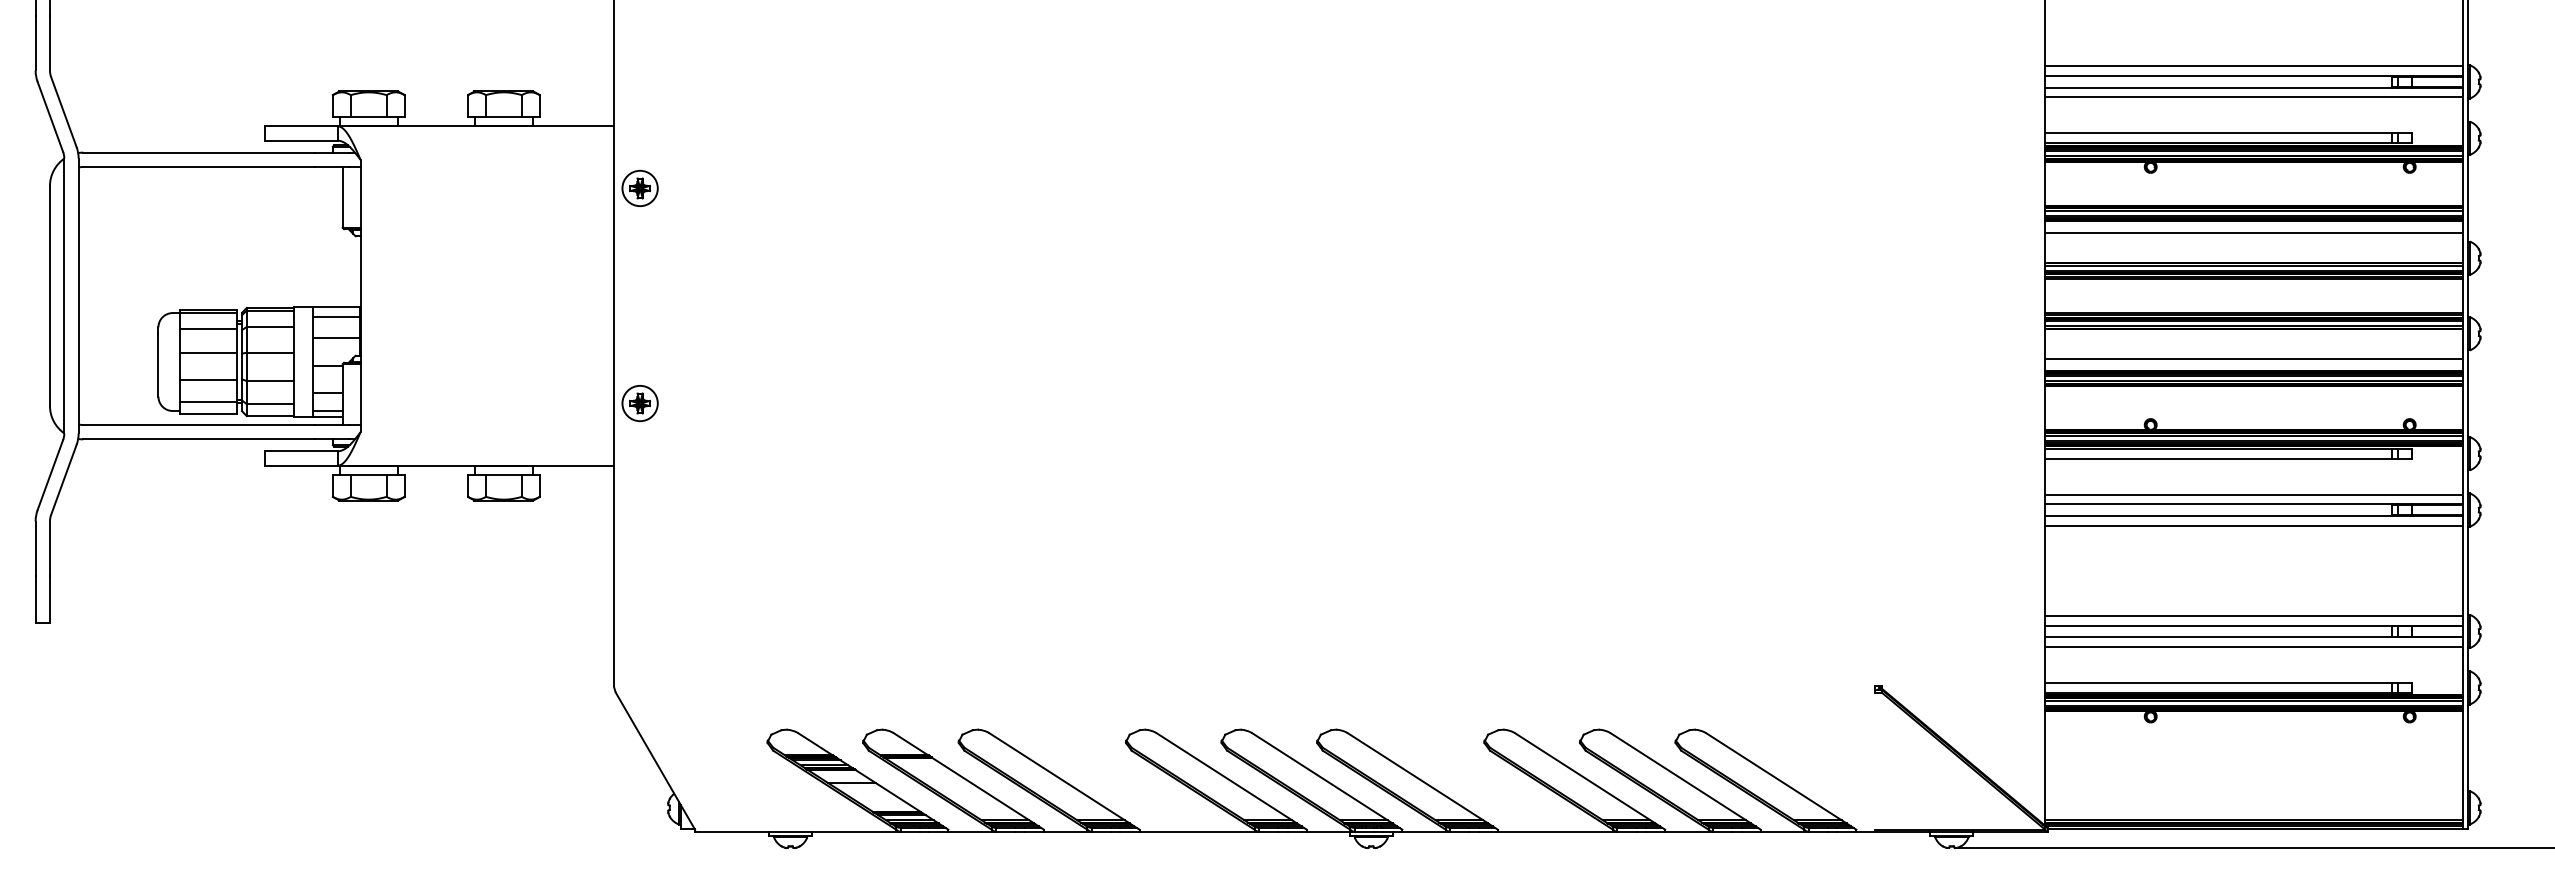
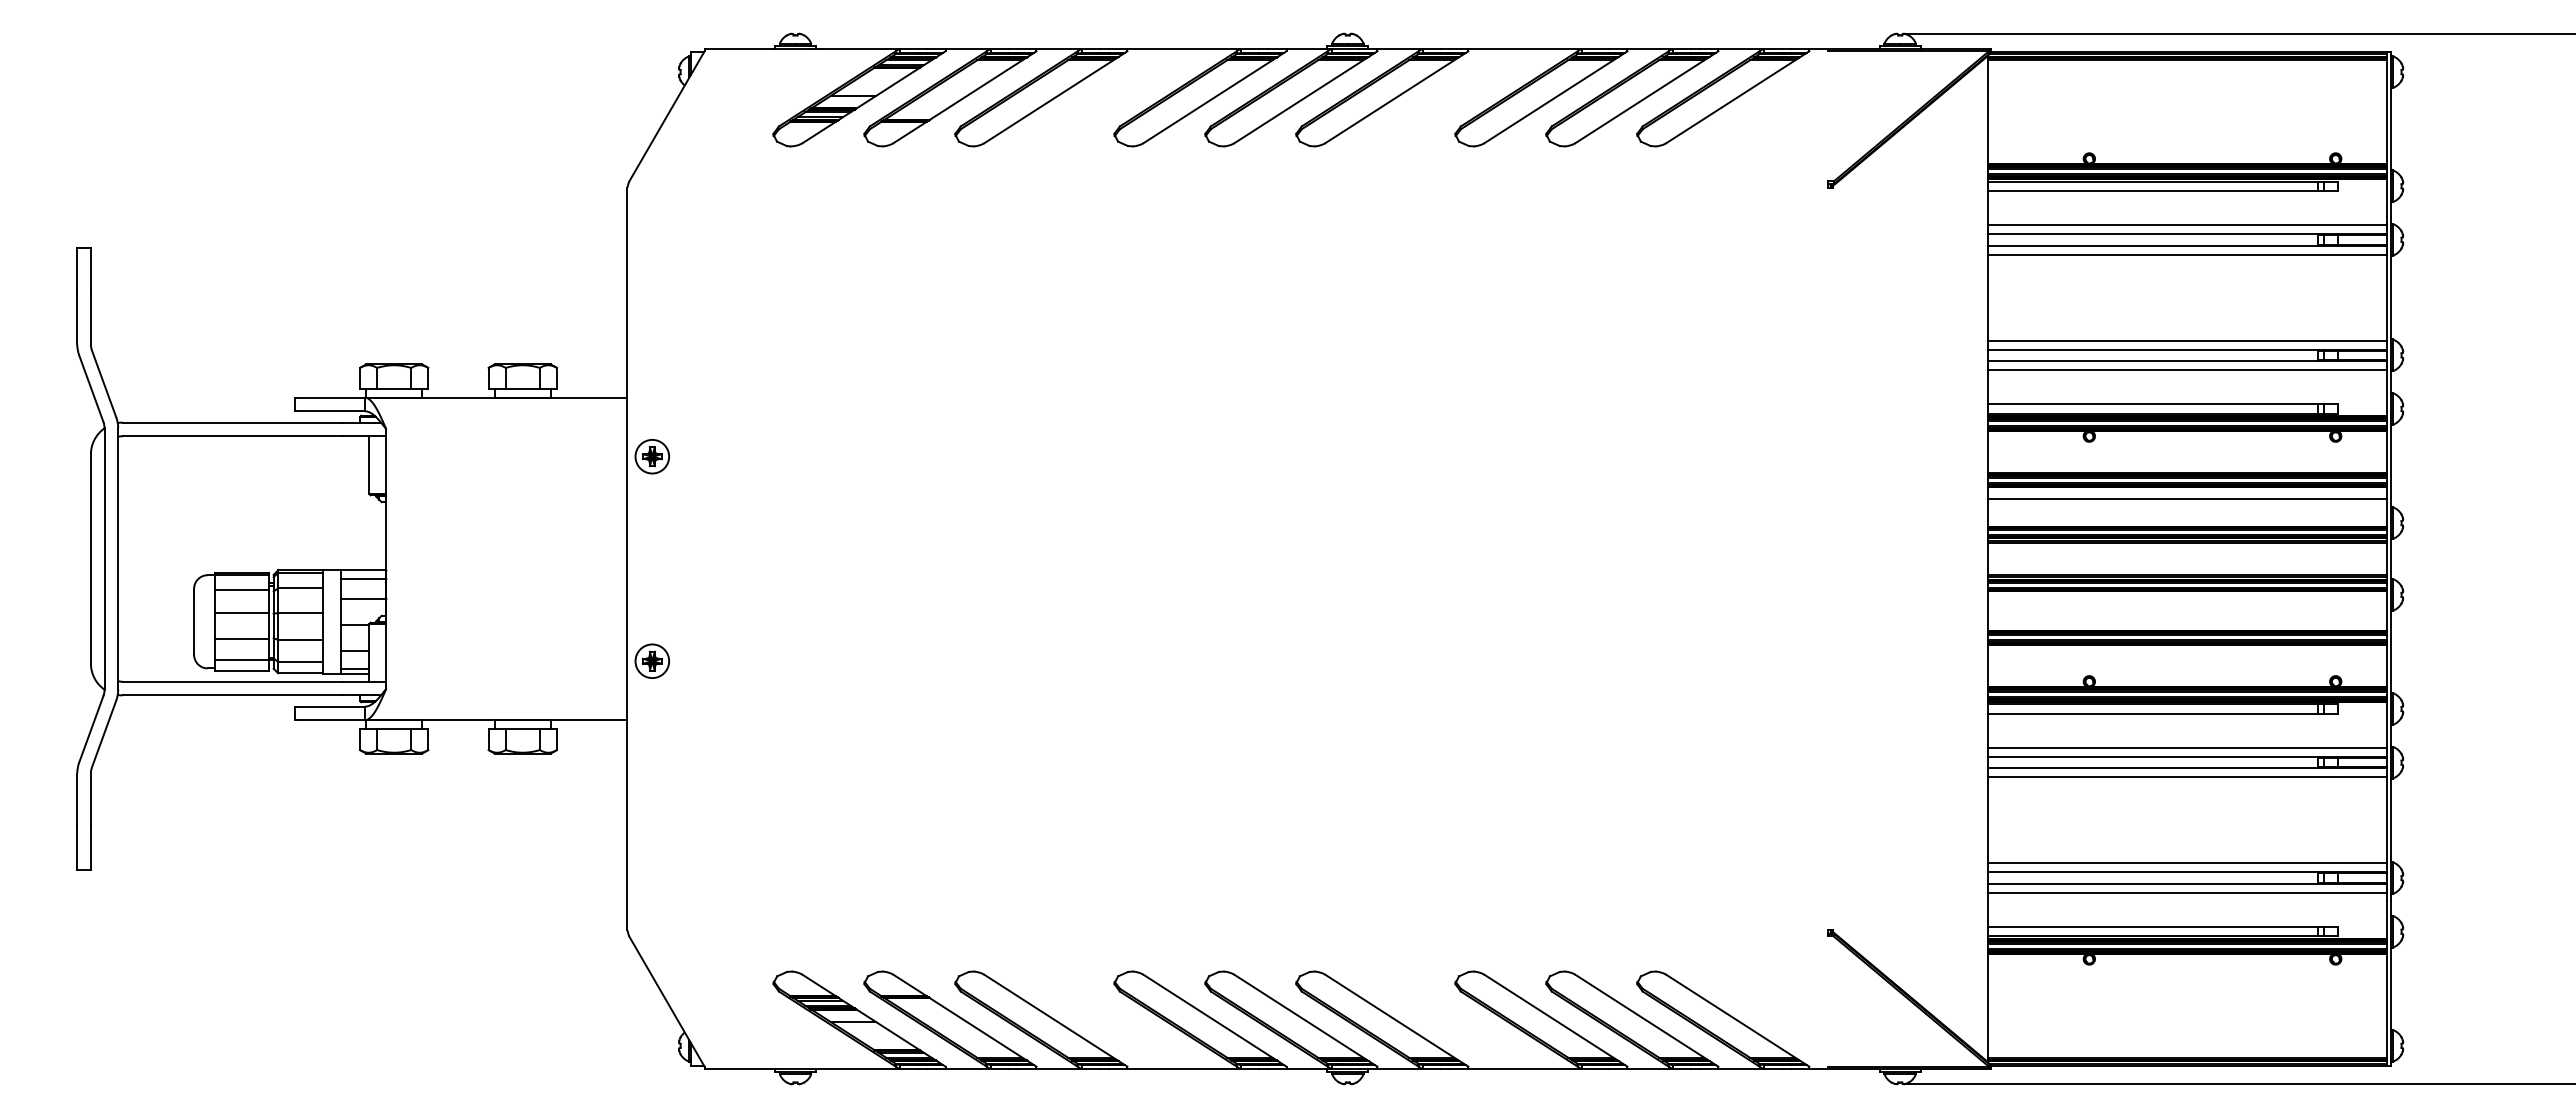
line: (2253, 358) -> (2187, 618), removed

